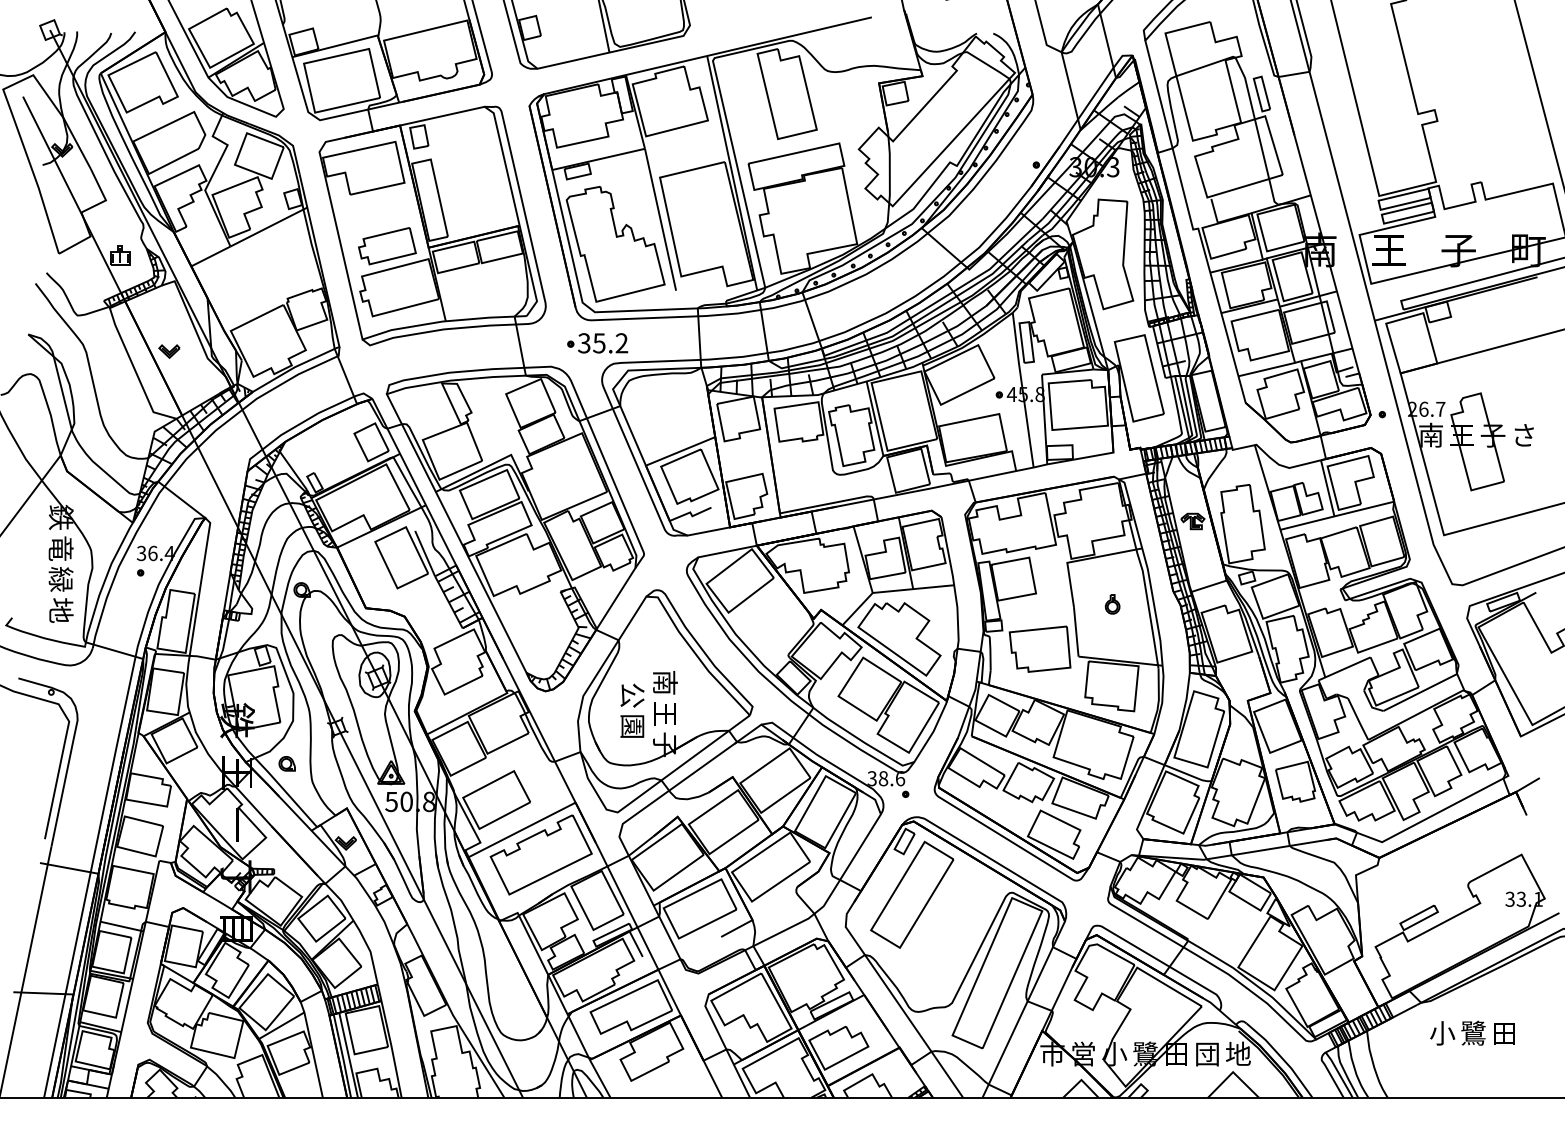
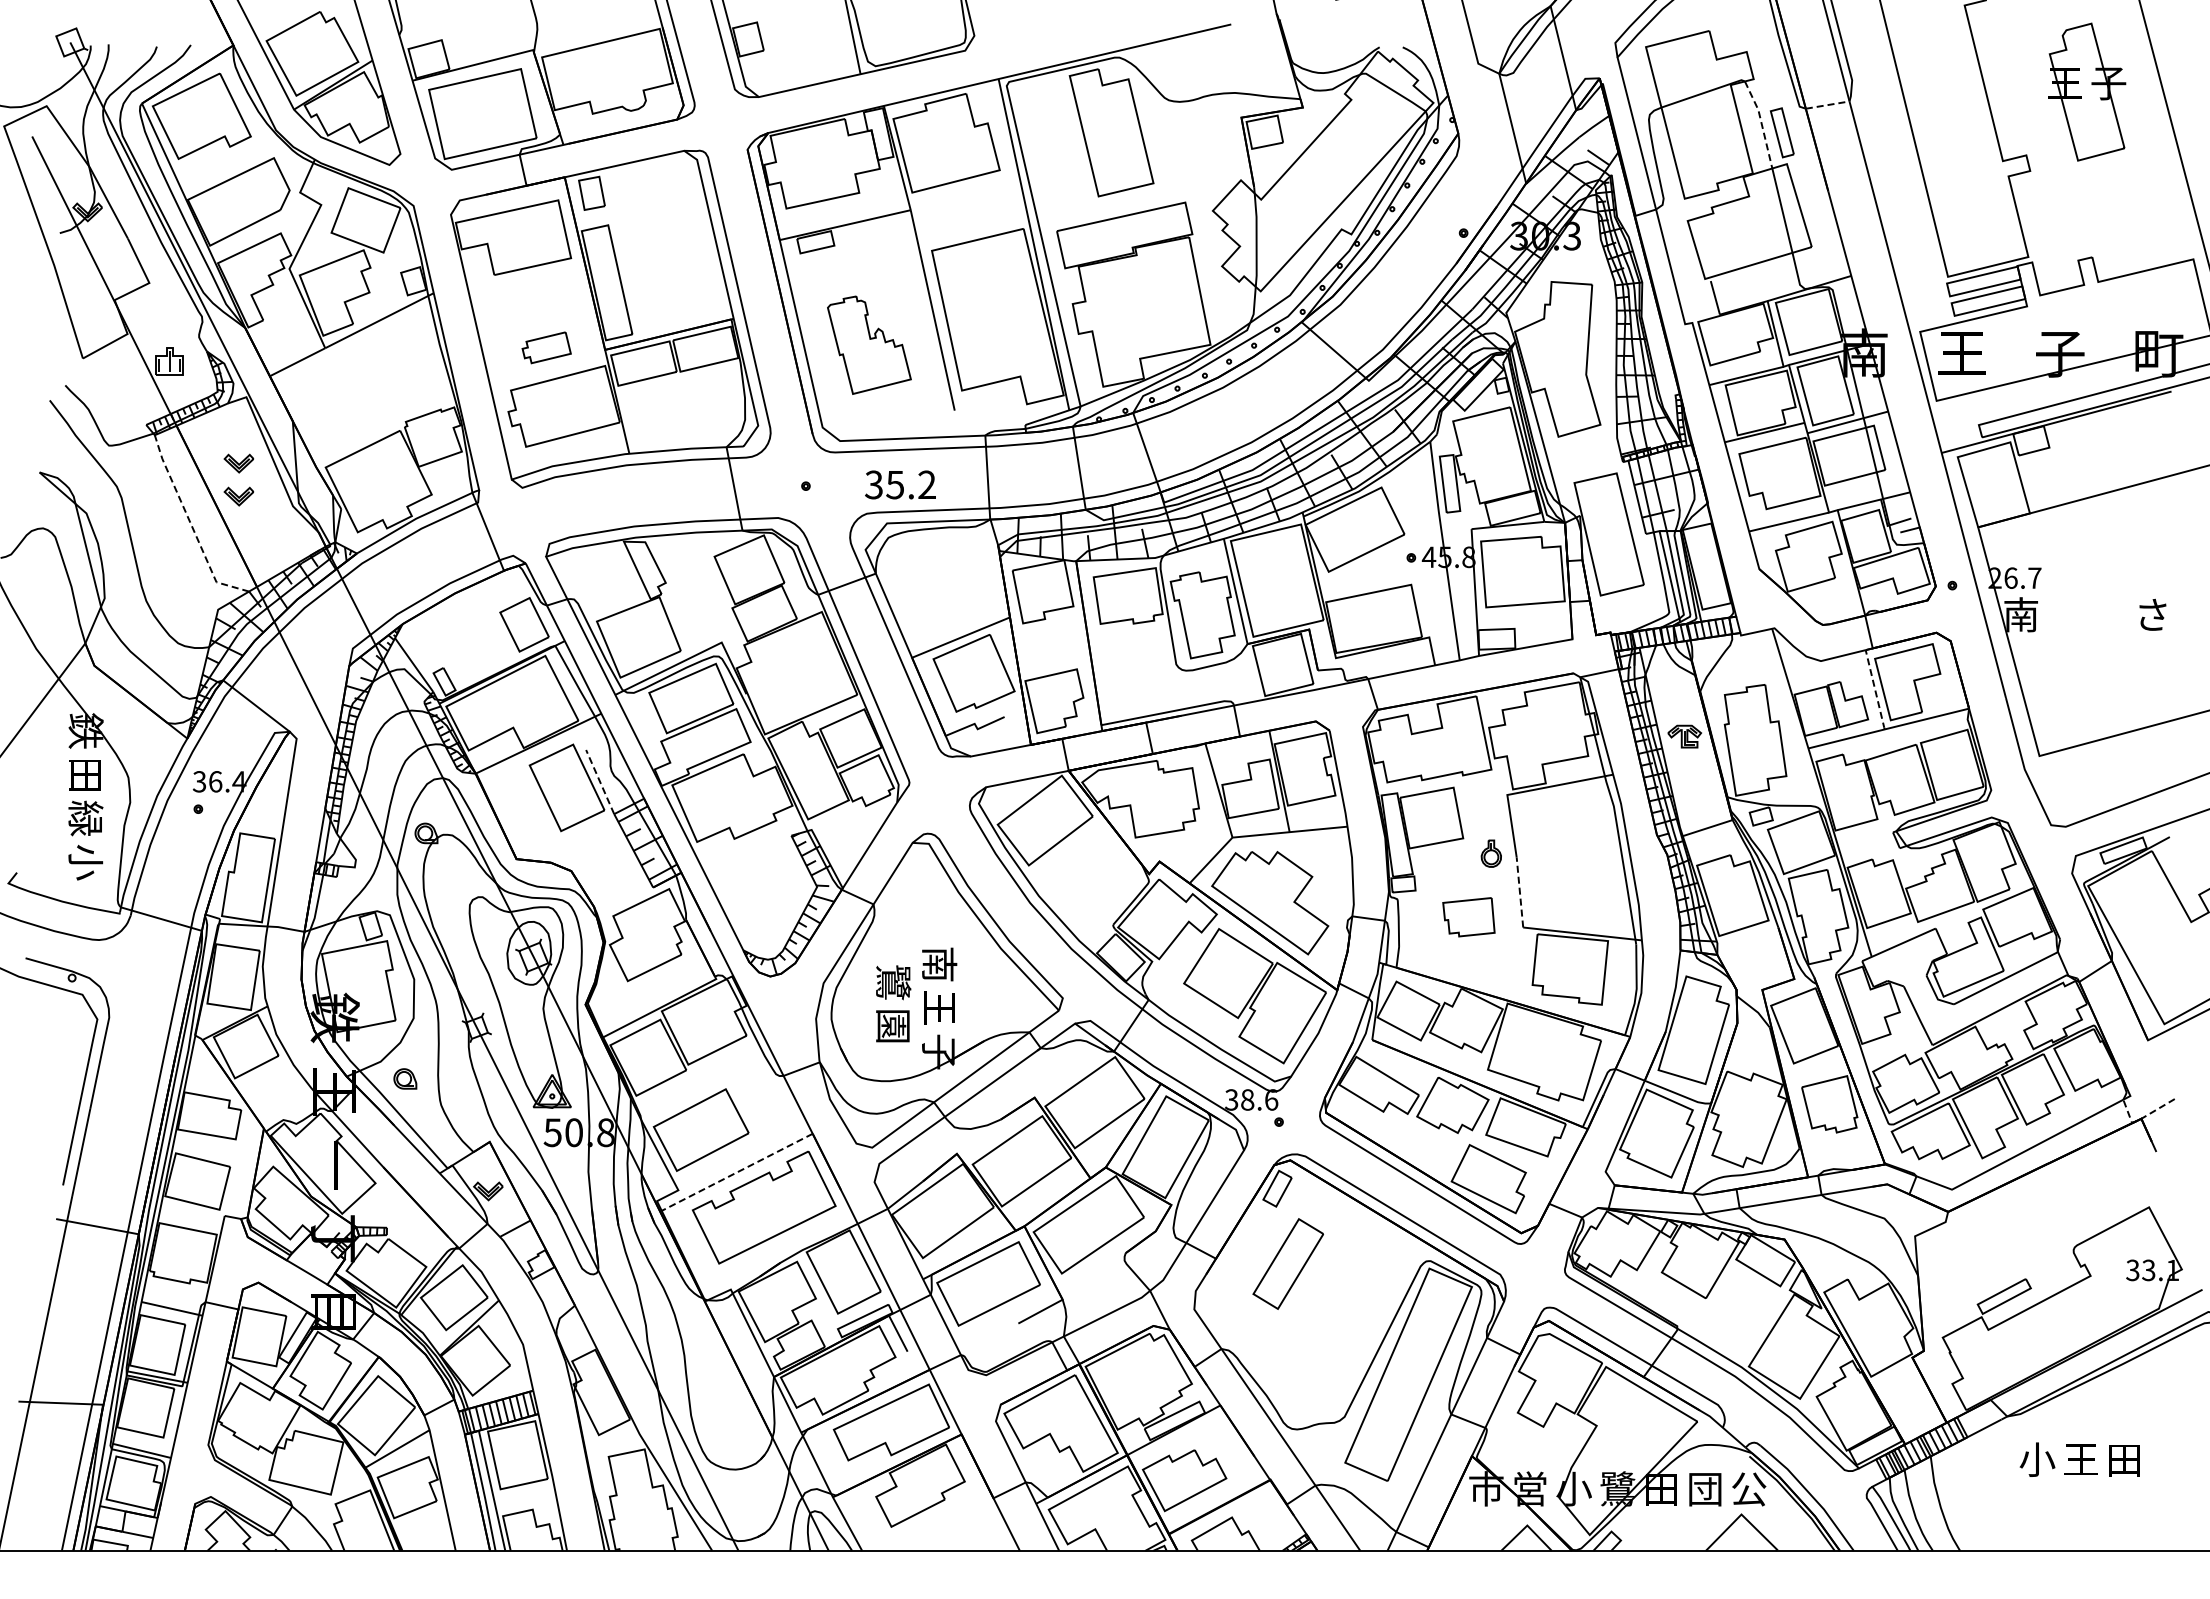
line: (1294, 74) -> (1828, 105), solid -> dashed
line: (1247, 87) -> (1761, 123), solid -> dashed
part: (615, 244) -> (869, 345), size x0.6
part: (387, 246) -> (546, 347), size x0.6
part: (169, 328) -> (238, 463), added
text: (603, 343) -> (900, 484), moved
line: (135, 371) -> (191, 524), solid -> dashed
part: (1478, 441) -> (2087, 91), moved
line: (1327, 488) -> (1875, 689), solid -> dashed
text: (60, 548) -> (85, 774), 竜 -> 田
line: (425, 553) -> (600, 782), solid -> dashed
part: (1112, 604) -> (1490, 853), moved
text: (60, 610) -> (85, 862), 地 -> 小
line: (1075, 631) -> (1519, 892), solid -> dashed
part: (1039, 649) -> (1468, 917), size x0.6
text: (632, 695) -> (893, 982), 公 -> 鷺
line: (1516, 791) -> (2141, 1118), solid -> dashed
line: (522, 830) -> (737, 1172), solid -> dashed
part: (912, 894) -> (1288, 1263), size x0.6
text: (1473, 1033) -> (2080, 1459), 鷺 -> 王
text: (1238, 1053) -> (1748, 1488), 地 -> 公

